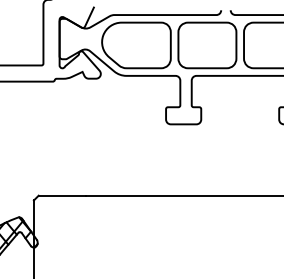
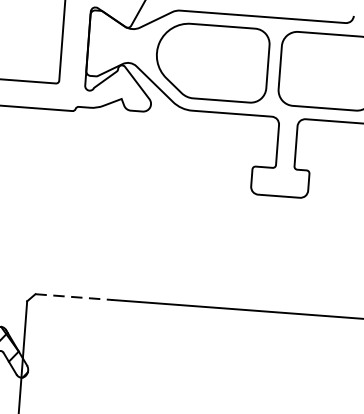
line: (62, 195) -> (74, 296), solid -> dashed

